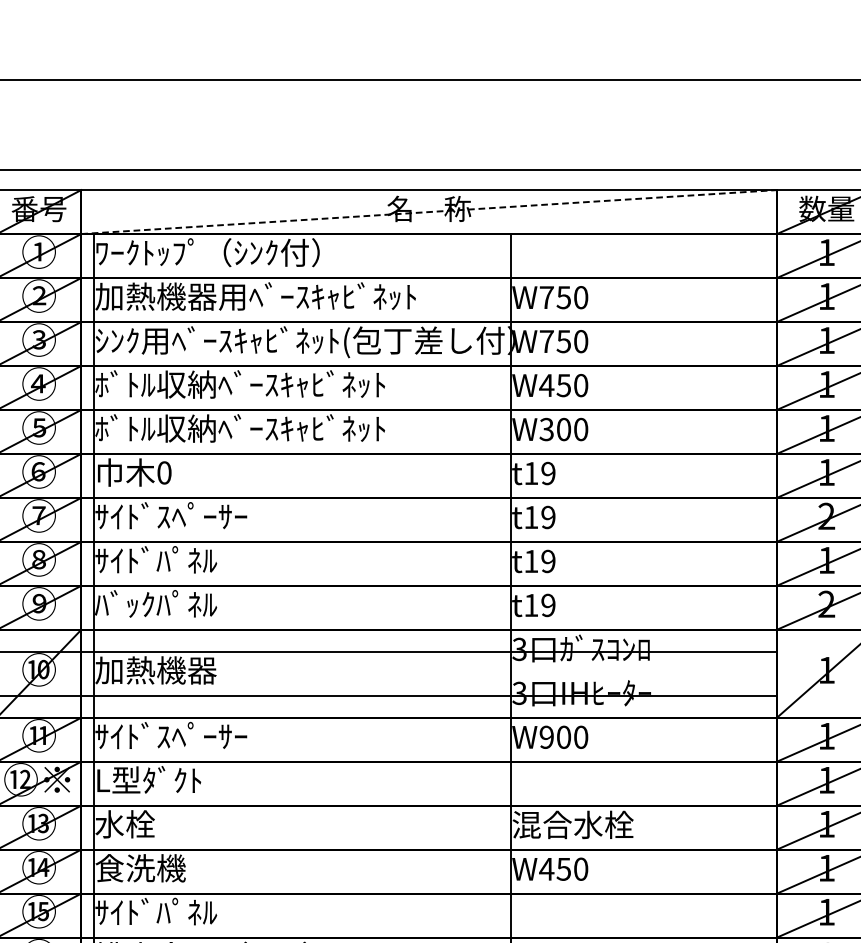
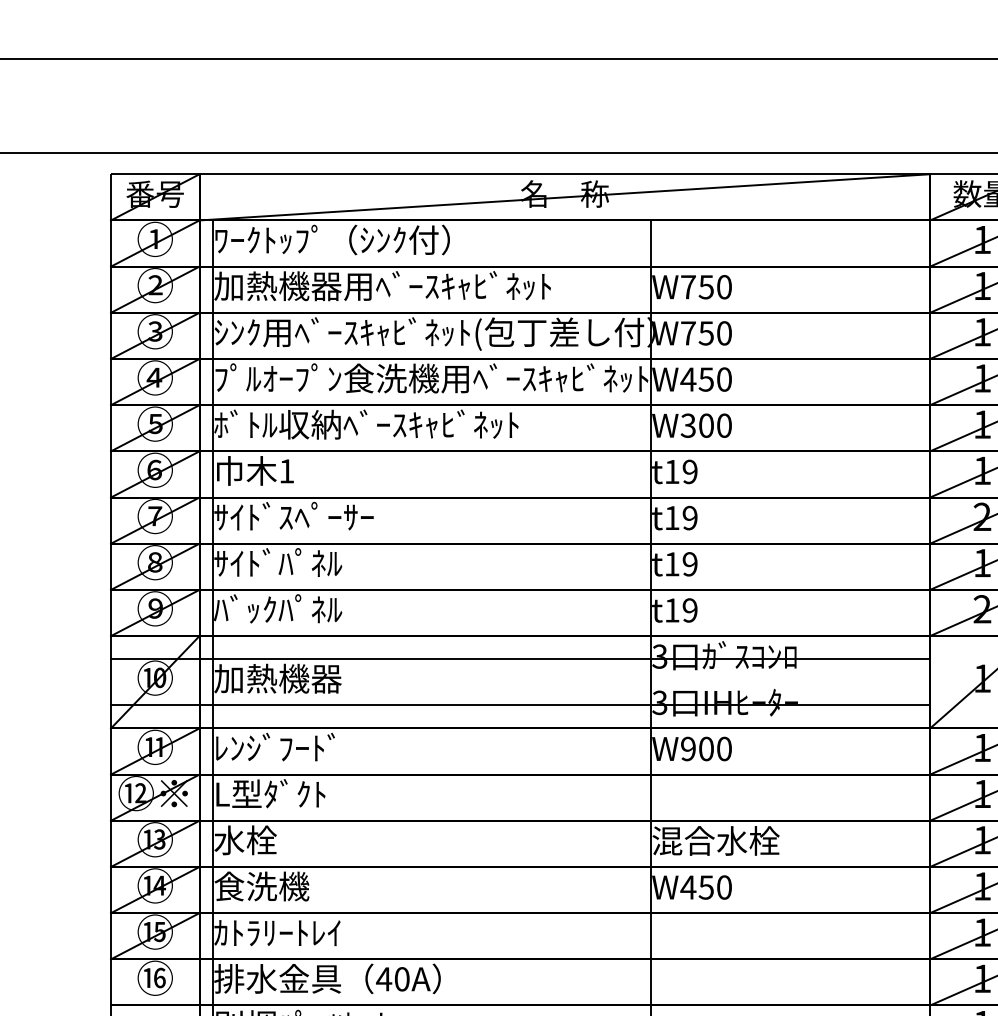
line: (429, 212) -> (565, 197), dashed -> solid
text: (302, 384) -> (431, 378), ﾎﾞﾄﾙ収納ﾍﾞｰｽｷｬﾋﾞﾈｯﾄ -> ﾌﾟﾙｵｰﾌﾟﾝ食洗機用ﾍﾞｰｽｷｬﾋﾞﾈｯﾄ
text: (164, 473) -> (286, 471), 0 -> 1
text: (170, 734) -> (293, 746), ｻｲﾄﾞｽﾍﾟｰｻｰ -> ﾚﾝｼﾞﾌｰﾄﾞ
text: (156, 911) -> (278, 931), ｻｲﾄﾞﾊﾟﾈﾙ -> ｶﾄﾗﾘｰﾄﾚｲ

